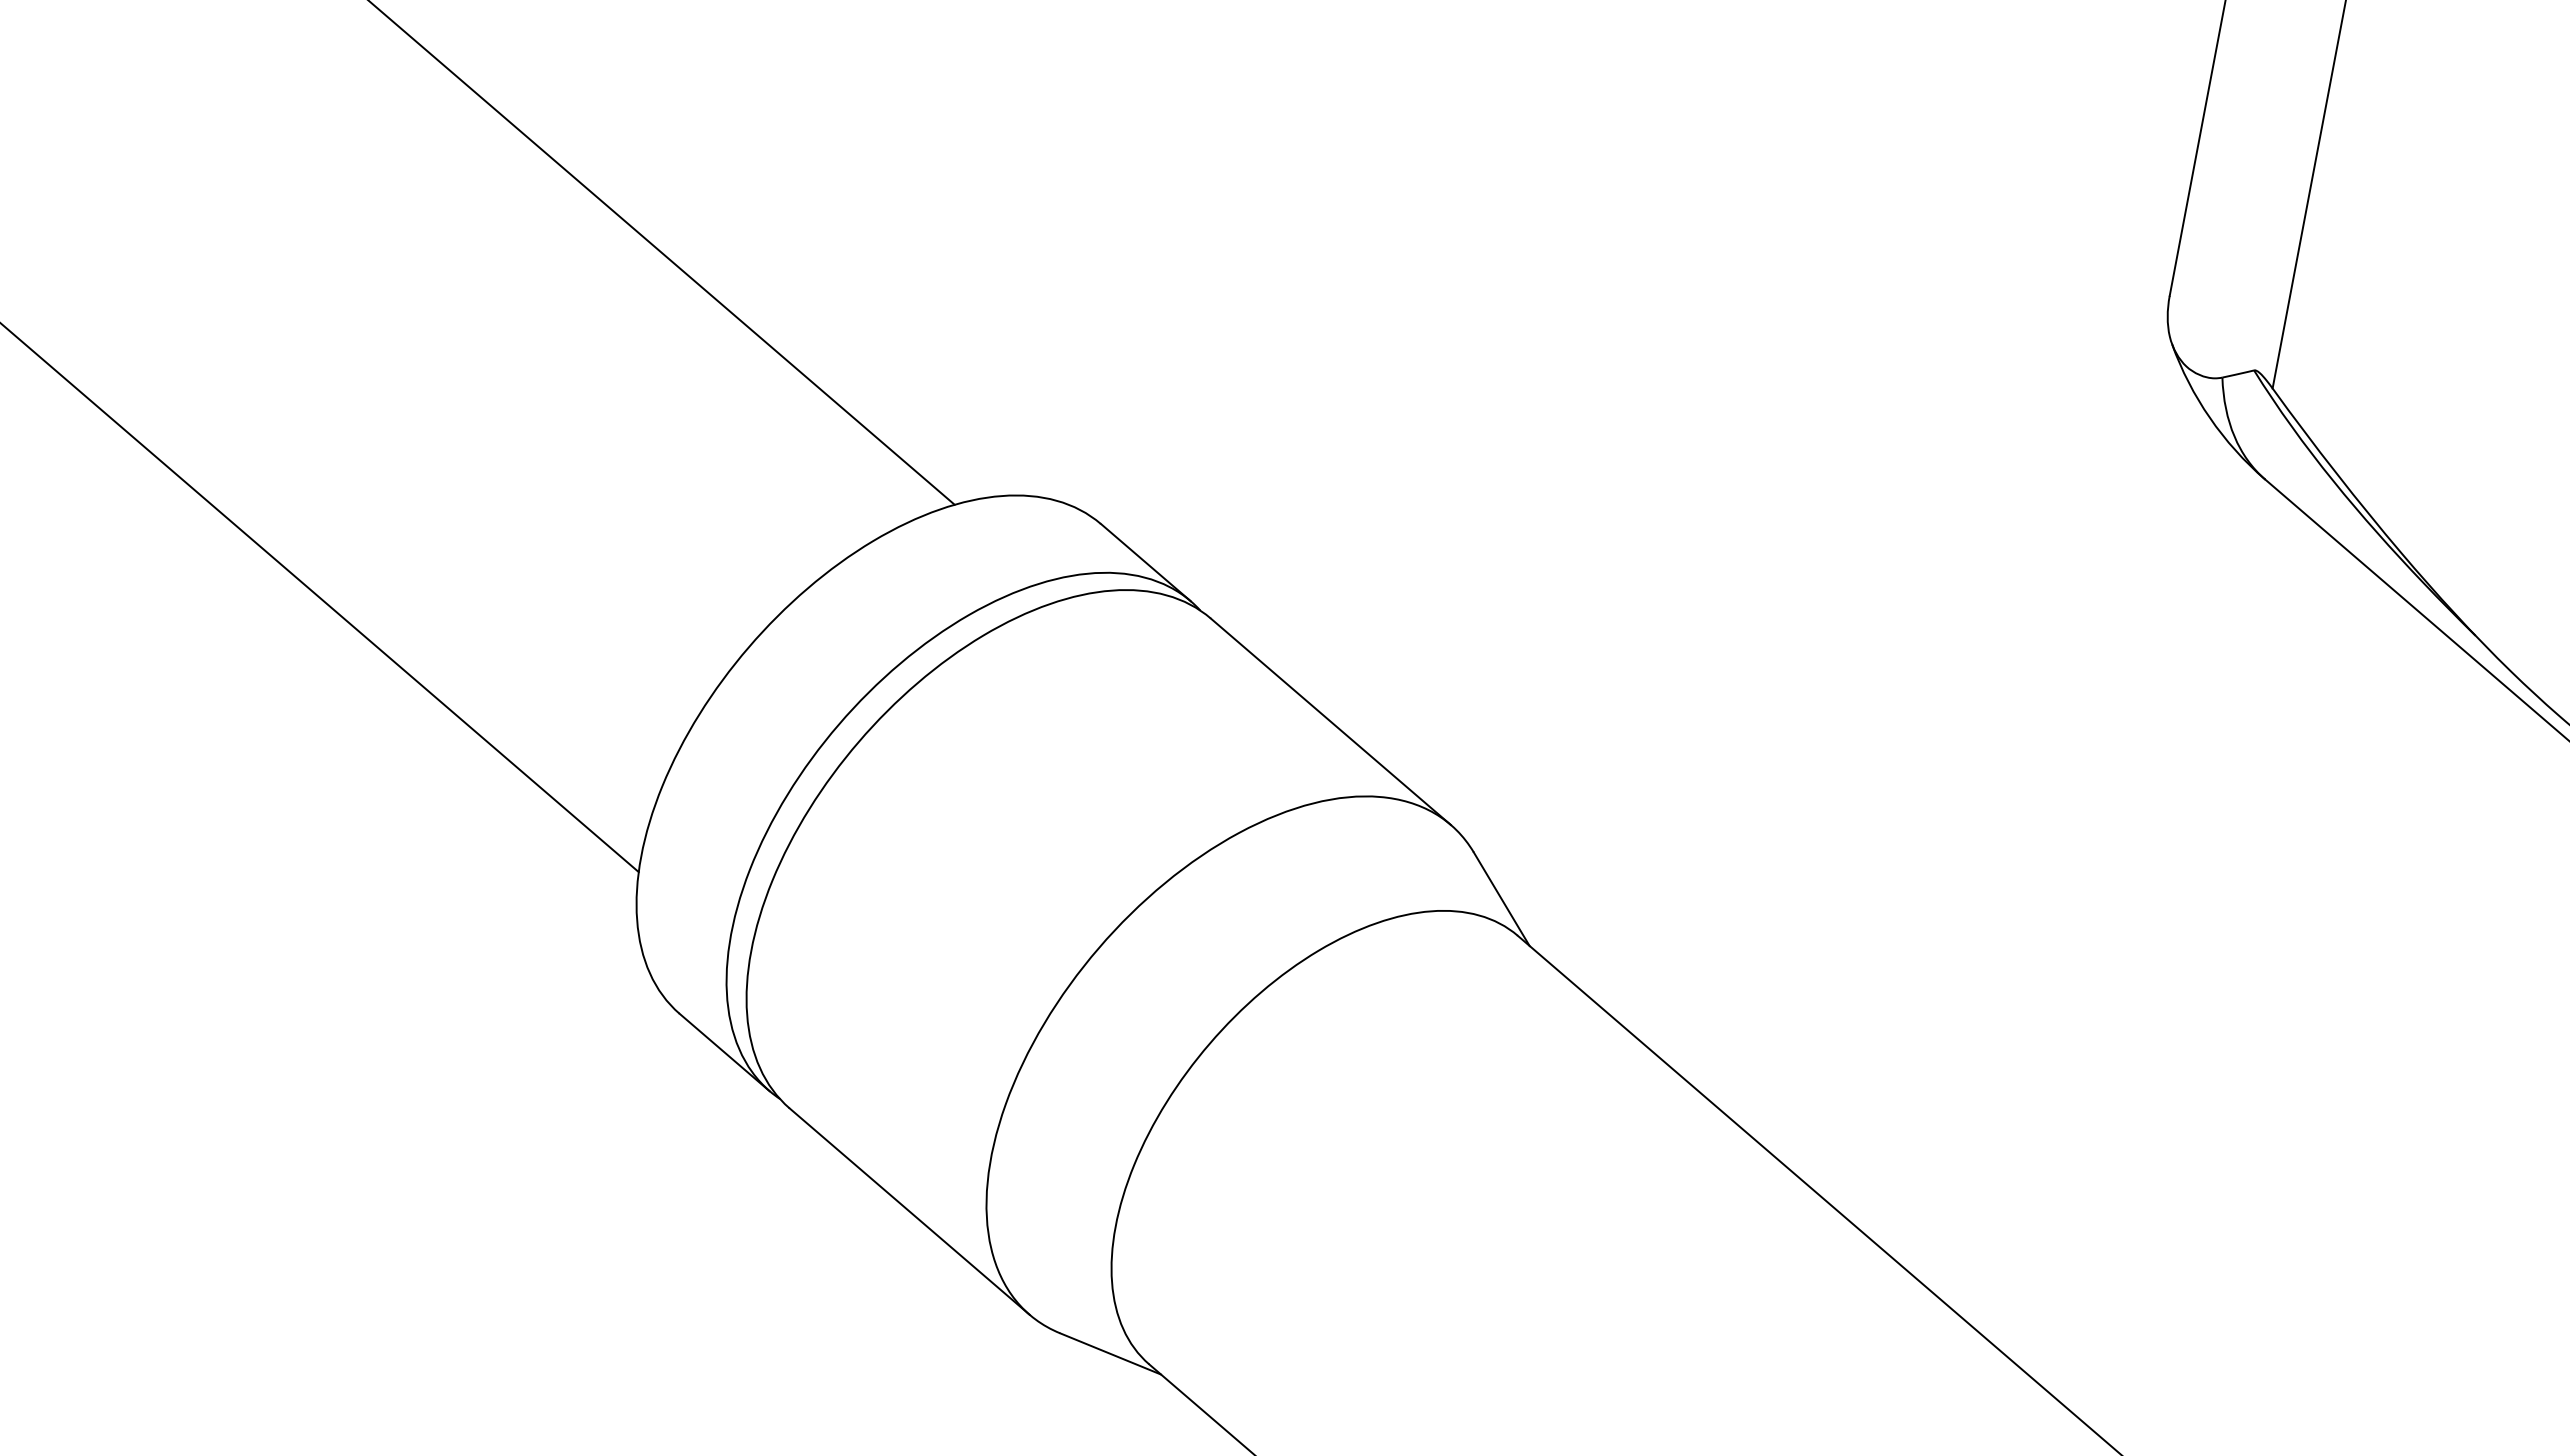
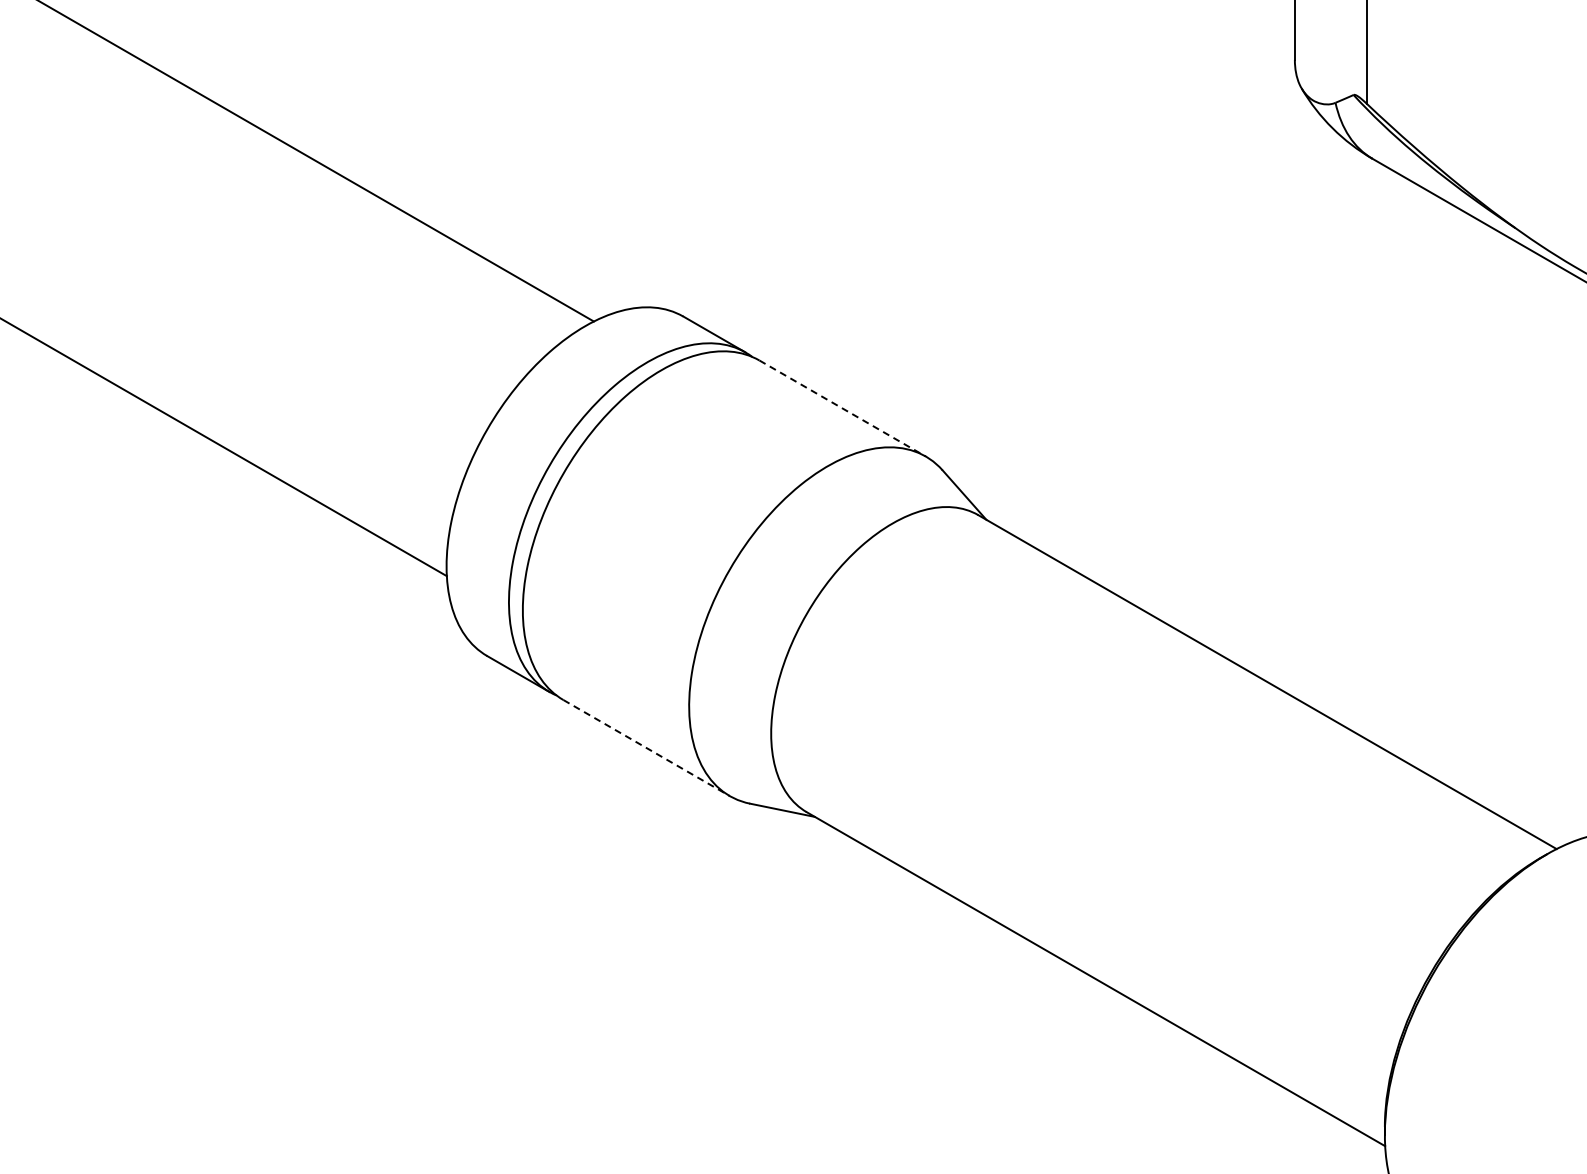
line: (1332, 721) -> (843, 408), solid -> dashed
line: (910, 1212) -> (647, 748), solid -> dashed

